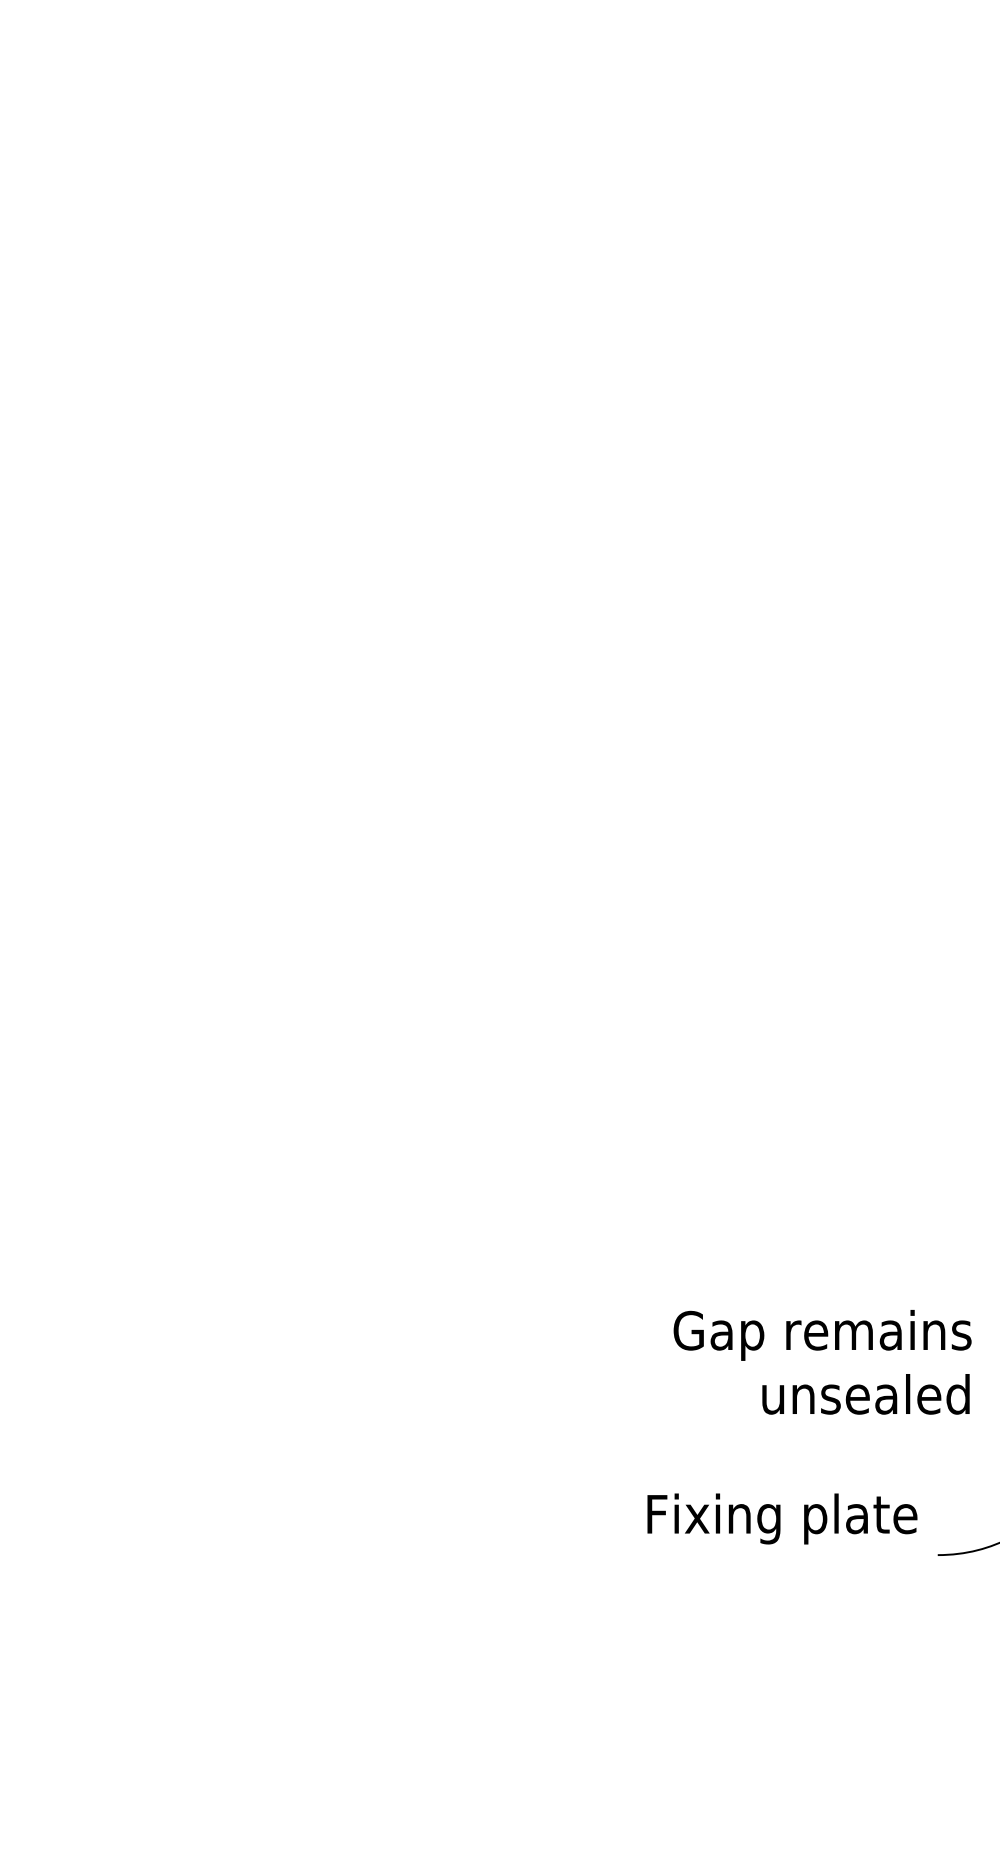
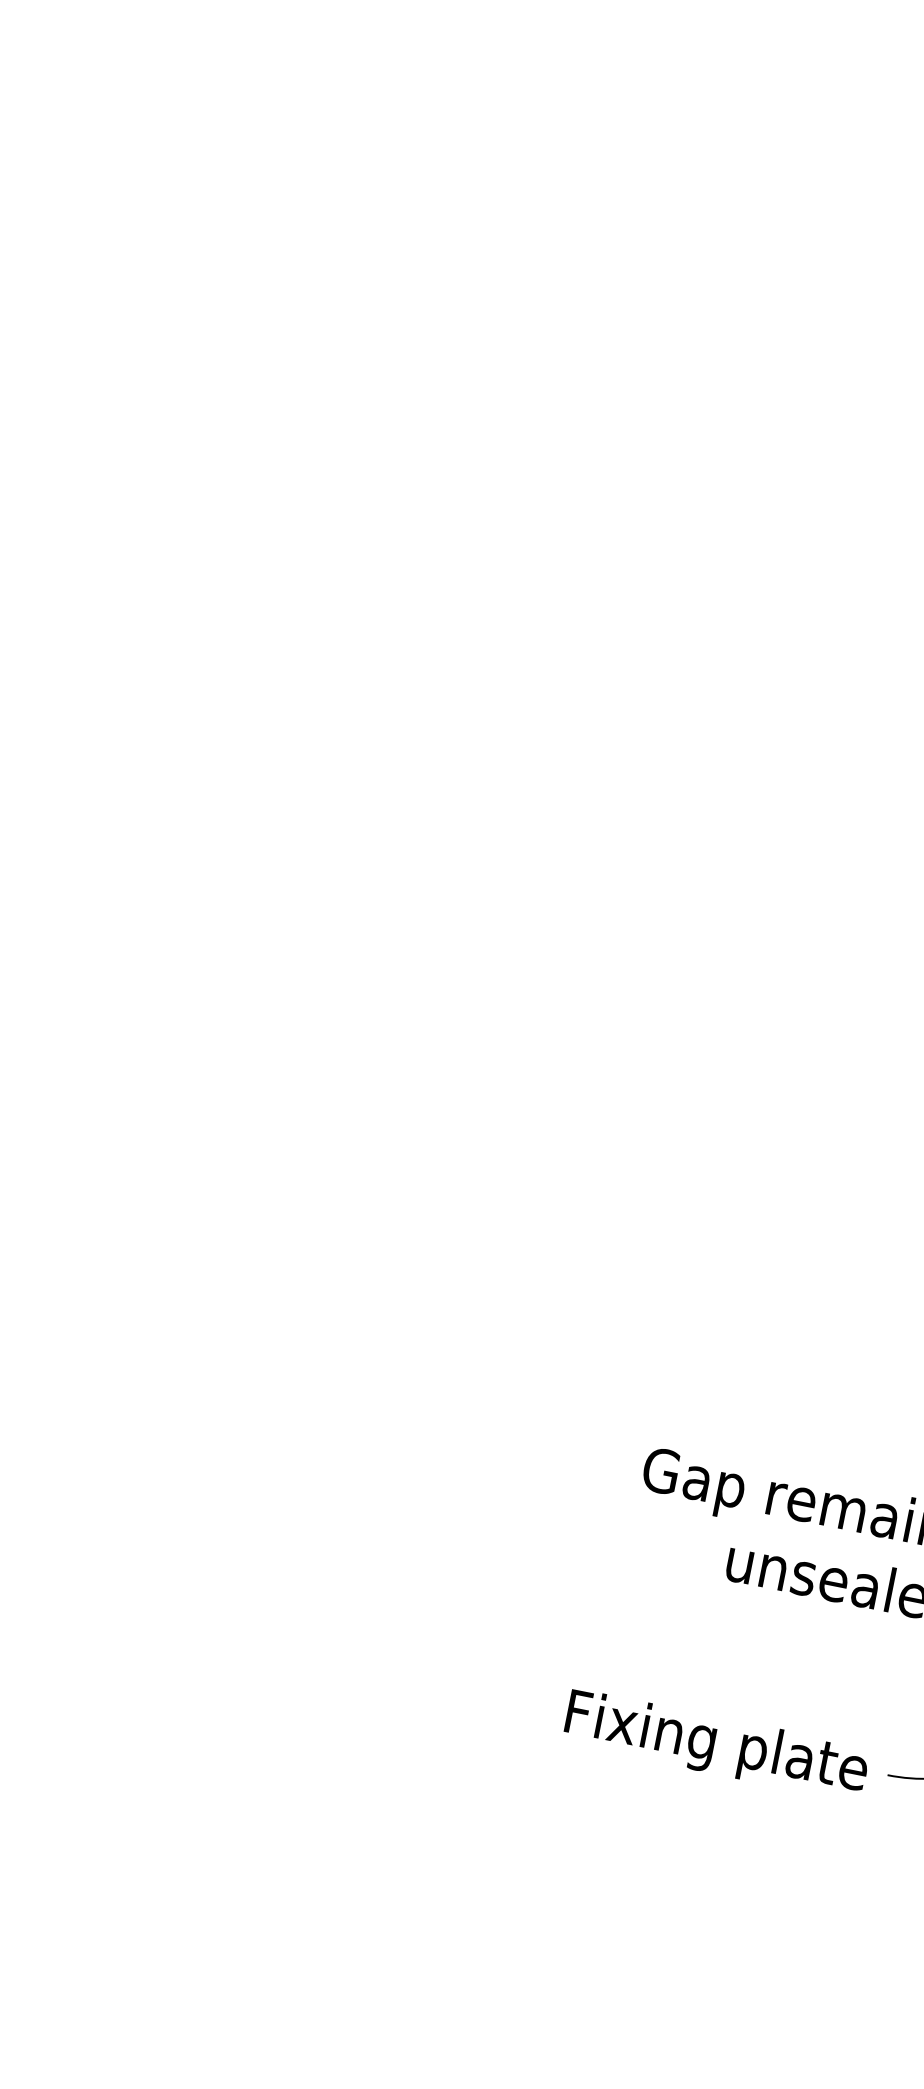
text: (782, 1518) -> (716, 1744), moved

